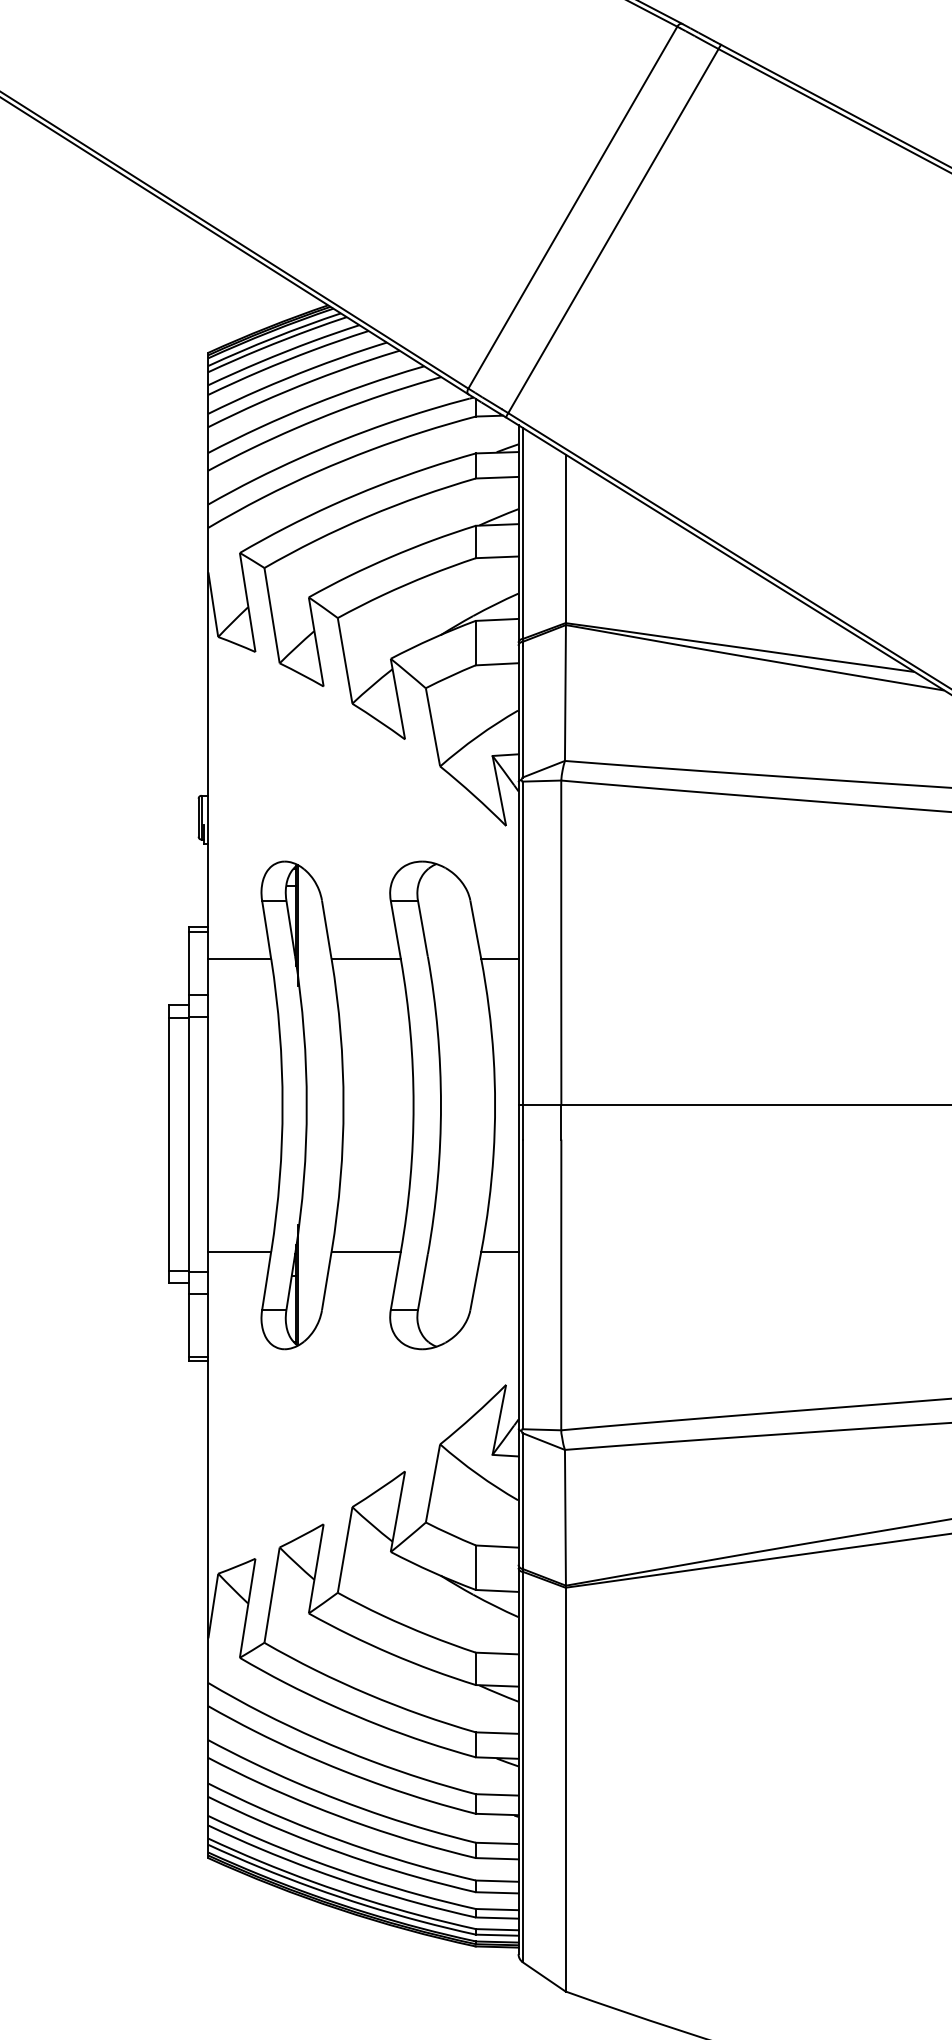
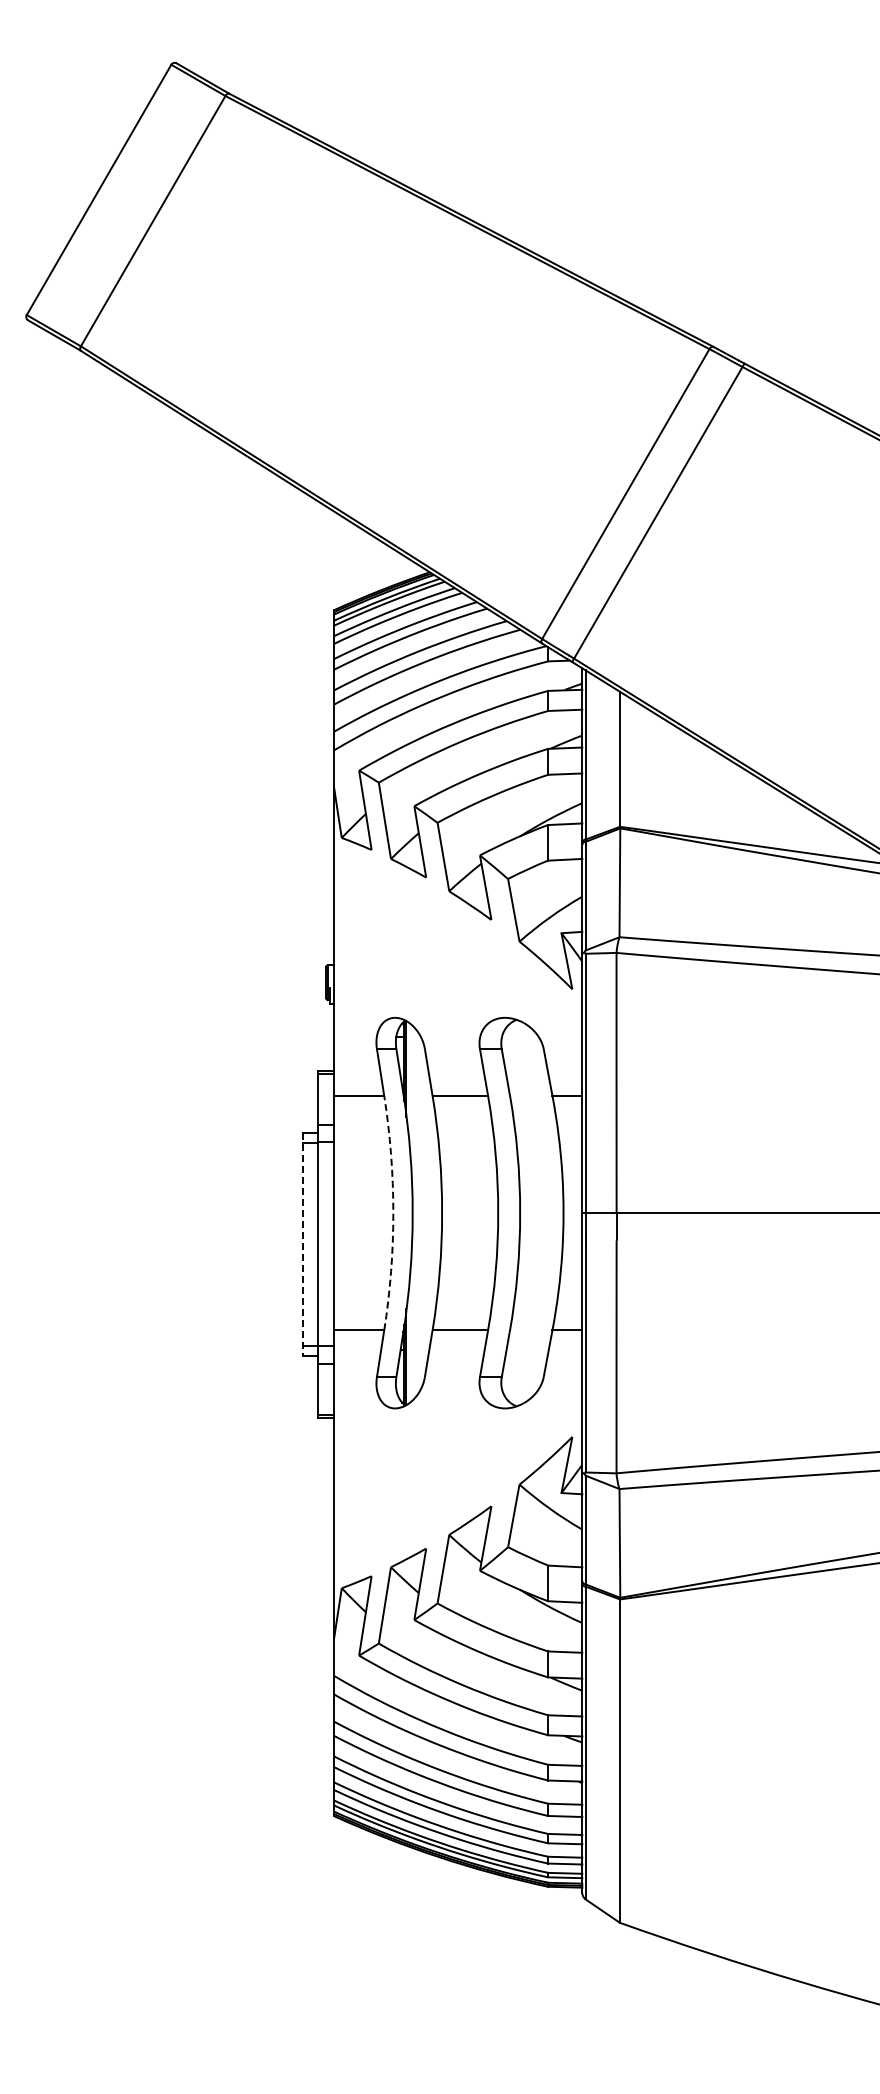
arc: (282, 1105) -> (393, 1213), solid -> dashed
line: (169, 1144) -> (302, 1244), solid -> dashed

